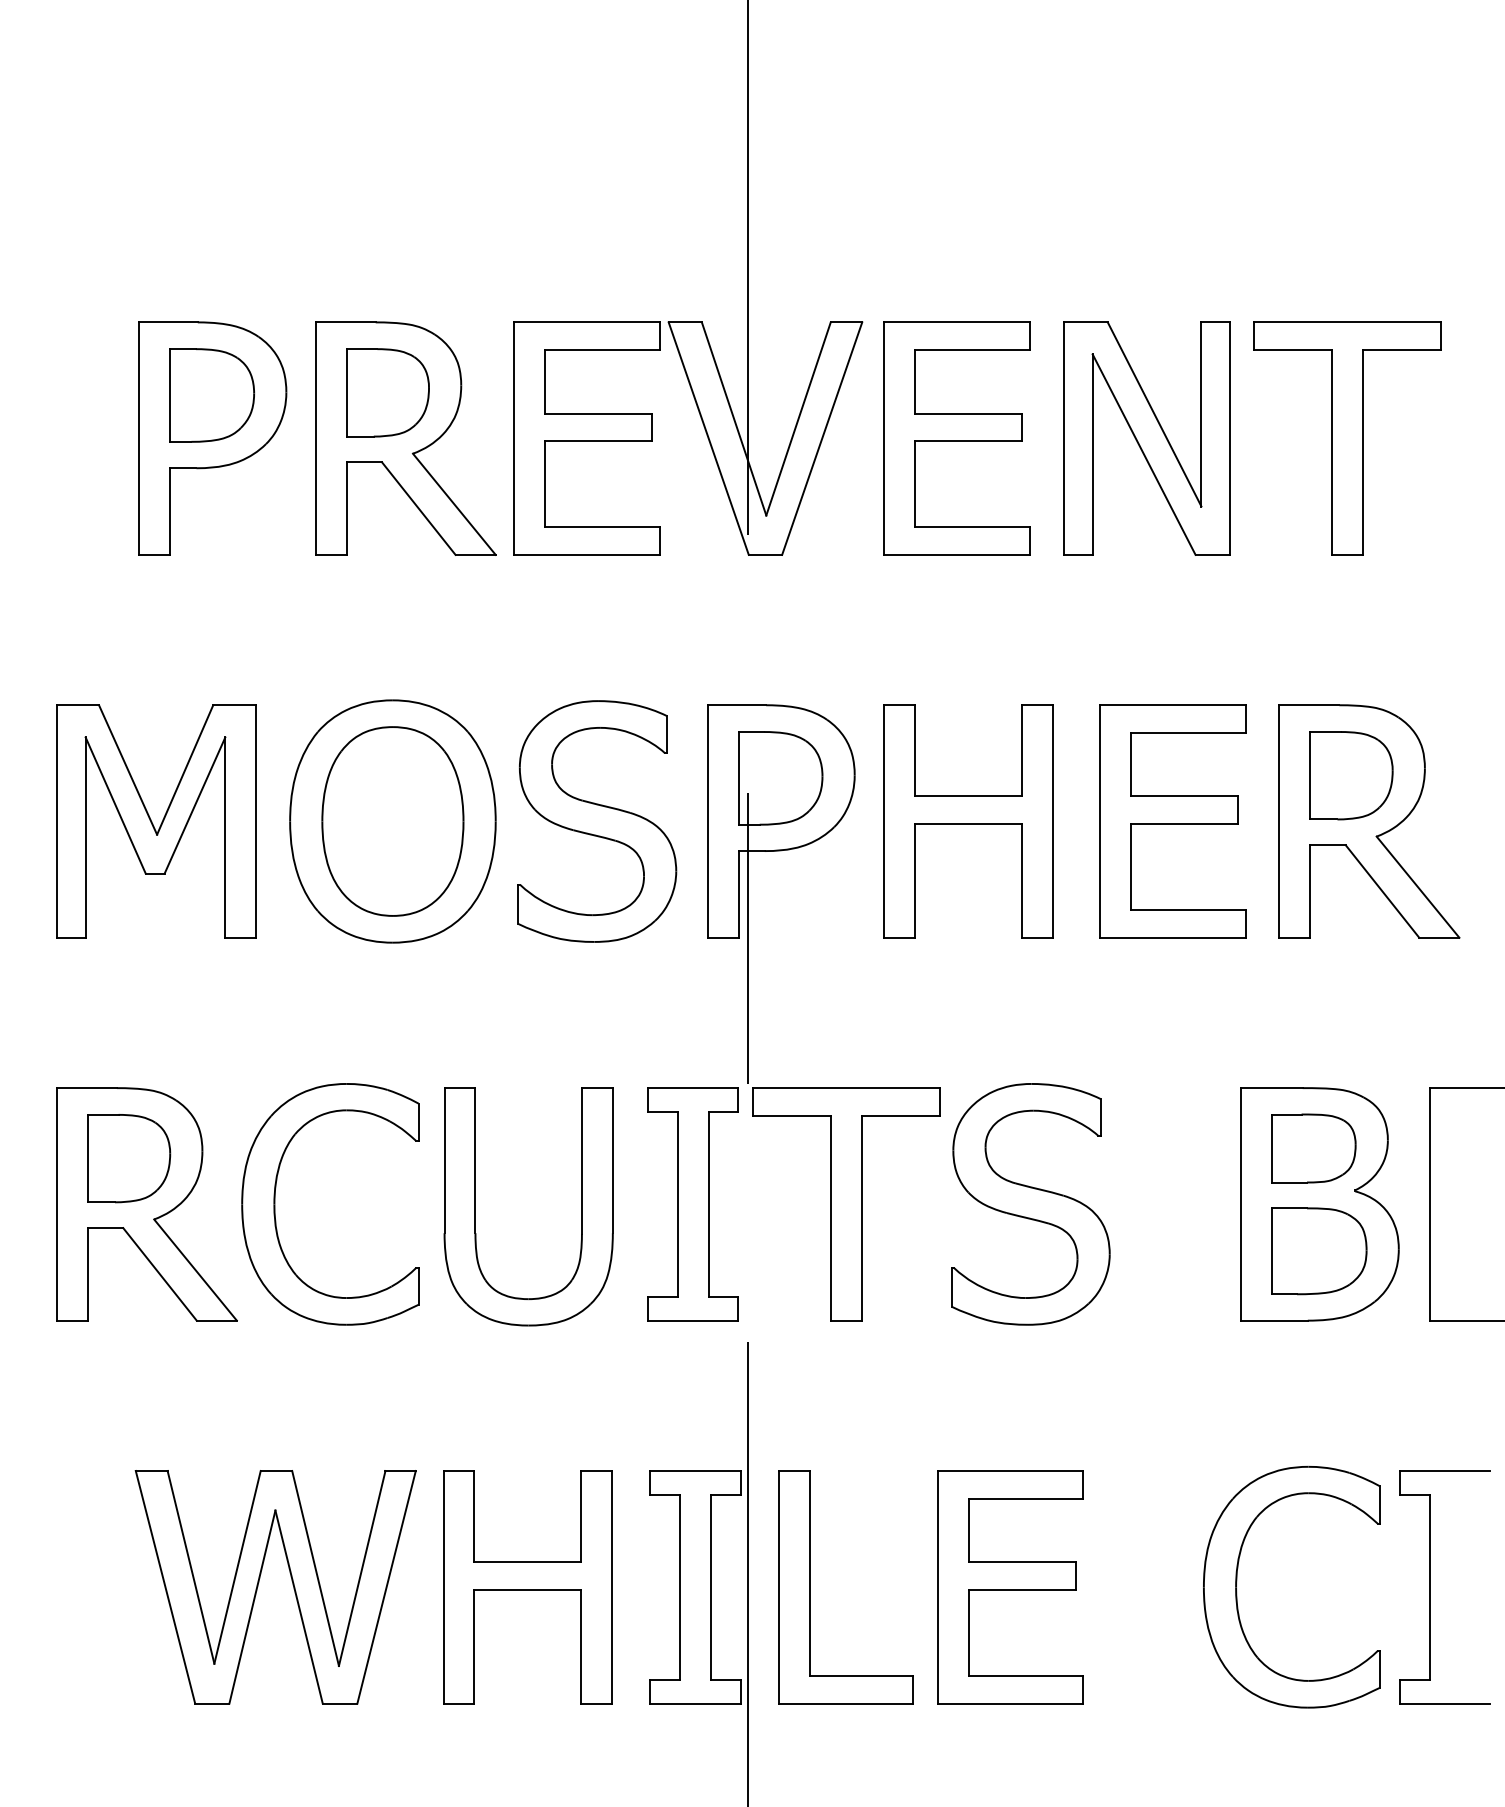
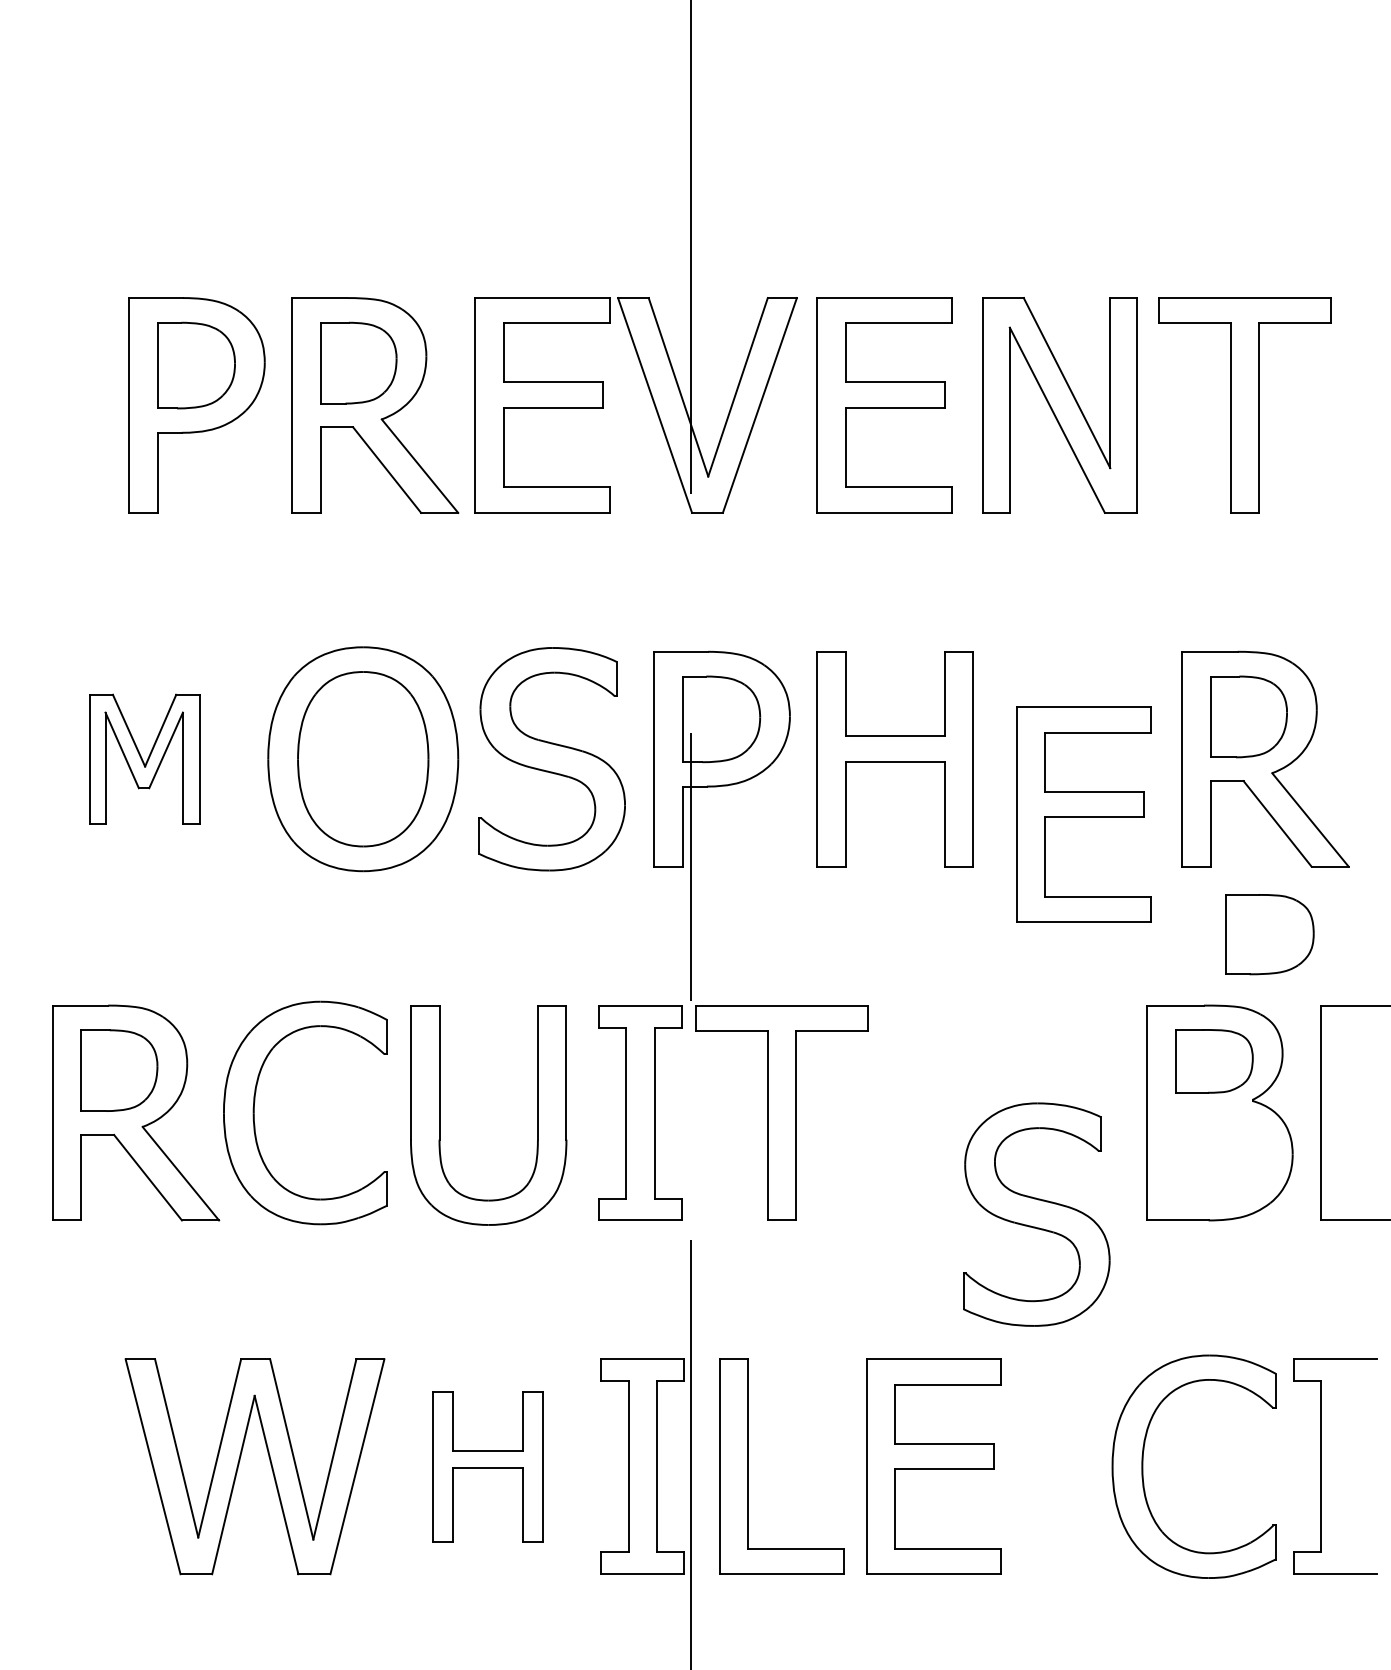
part: (156, 821) -> (144, 759), size x0.6
part: (1172, 821) -> (1083, 814), moved
part: (1030, 1204) -> (1036, 1214), moved
part: (1319, 1251) -> (1270, 934), moved
part: (527, 1587) -> (487, 1467), size x0.7

